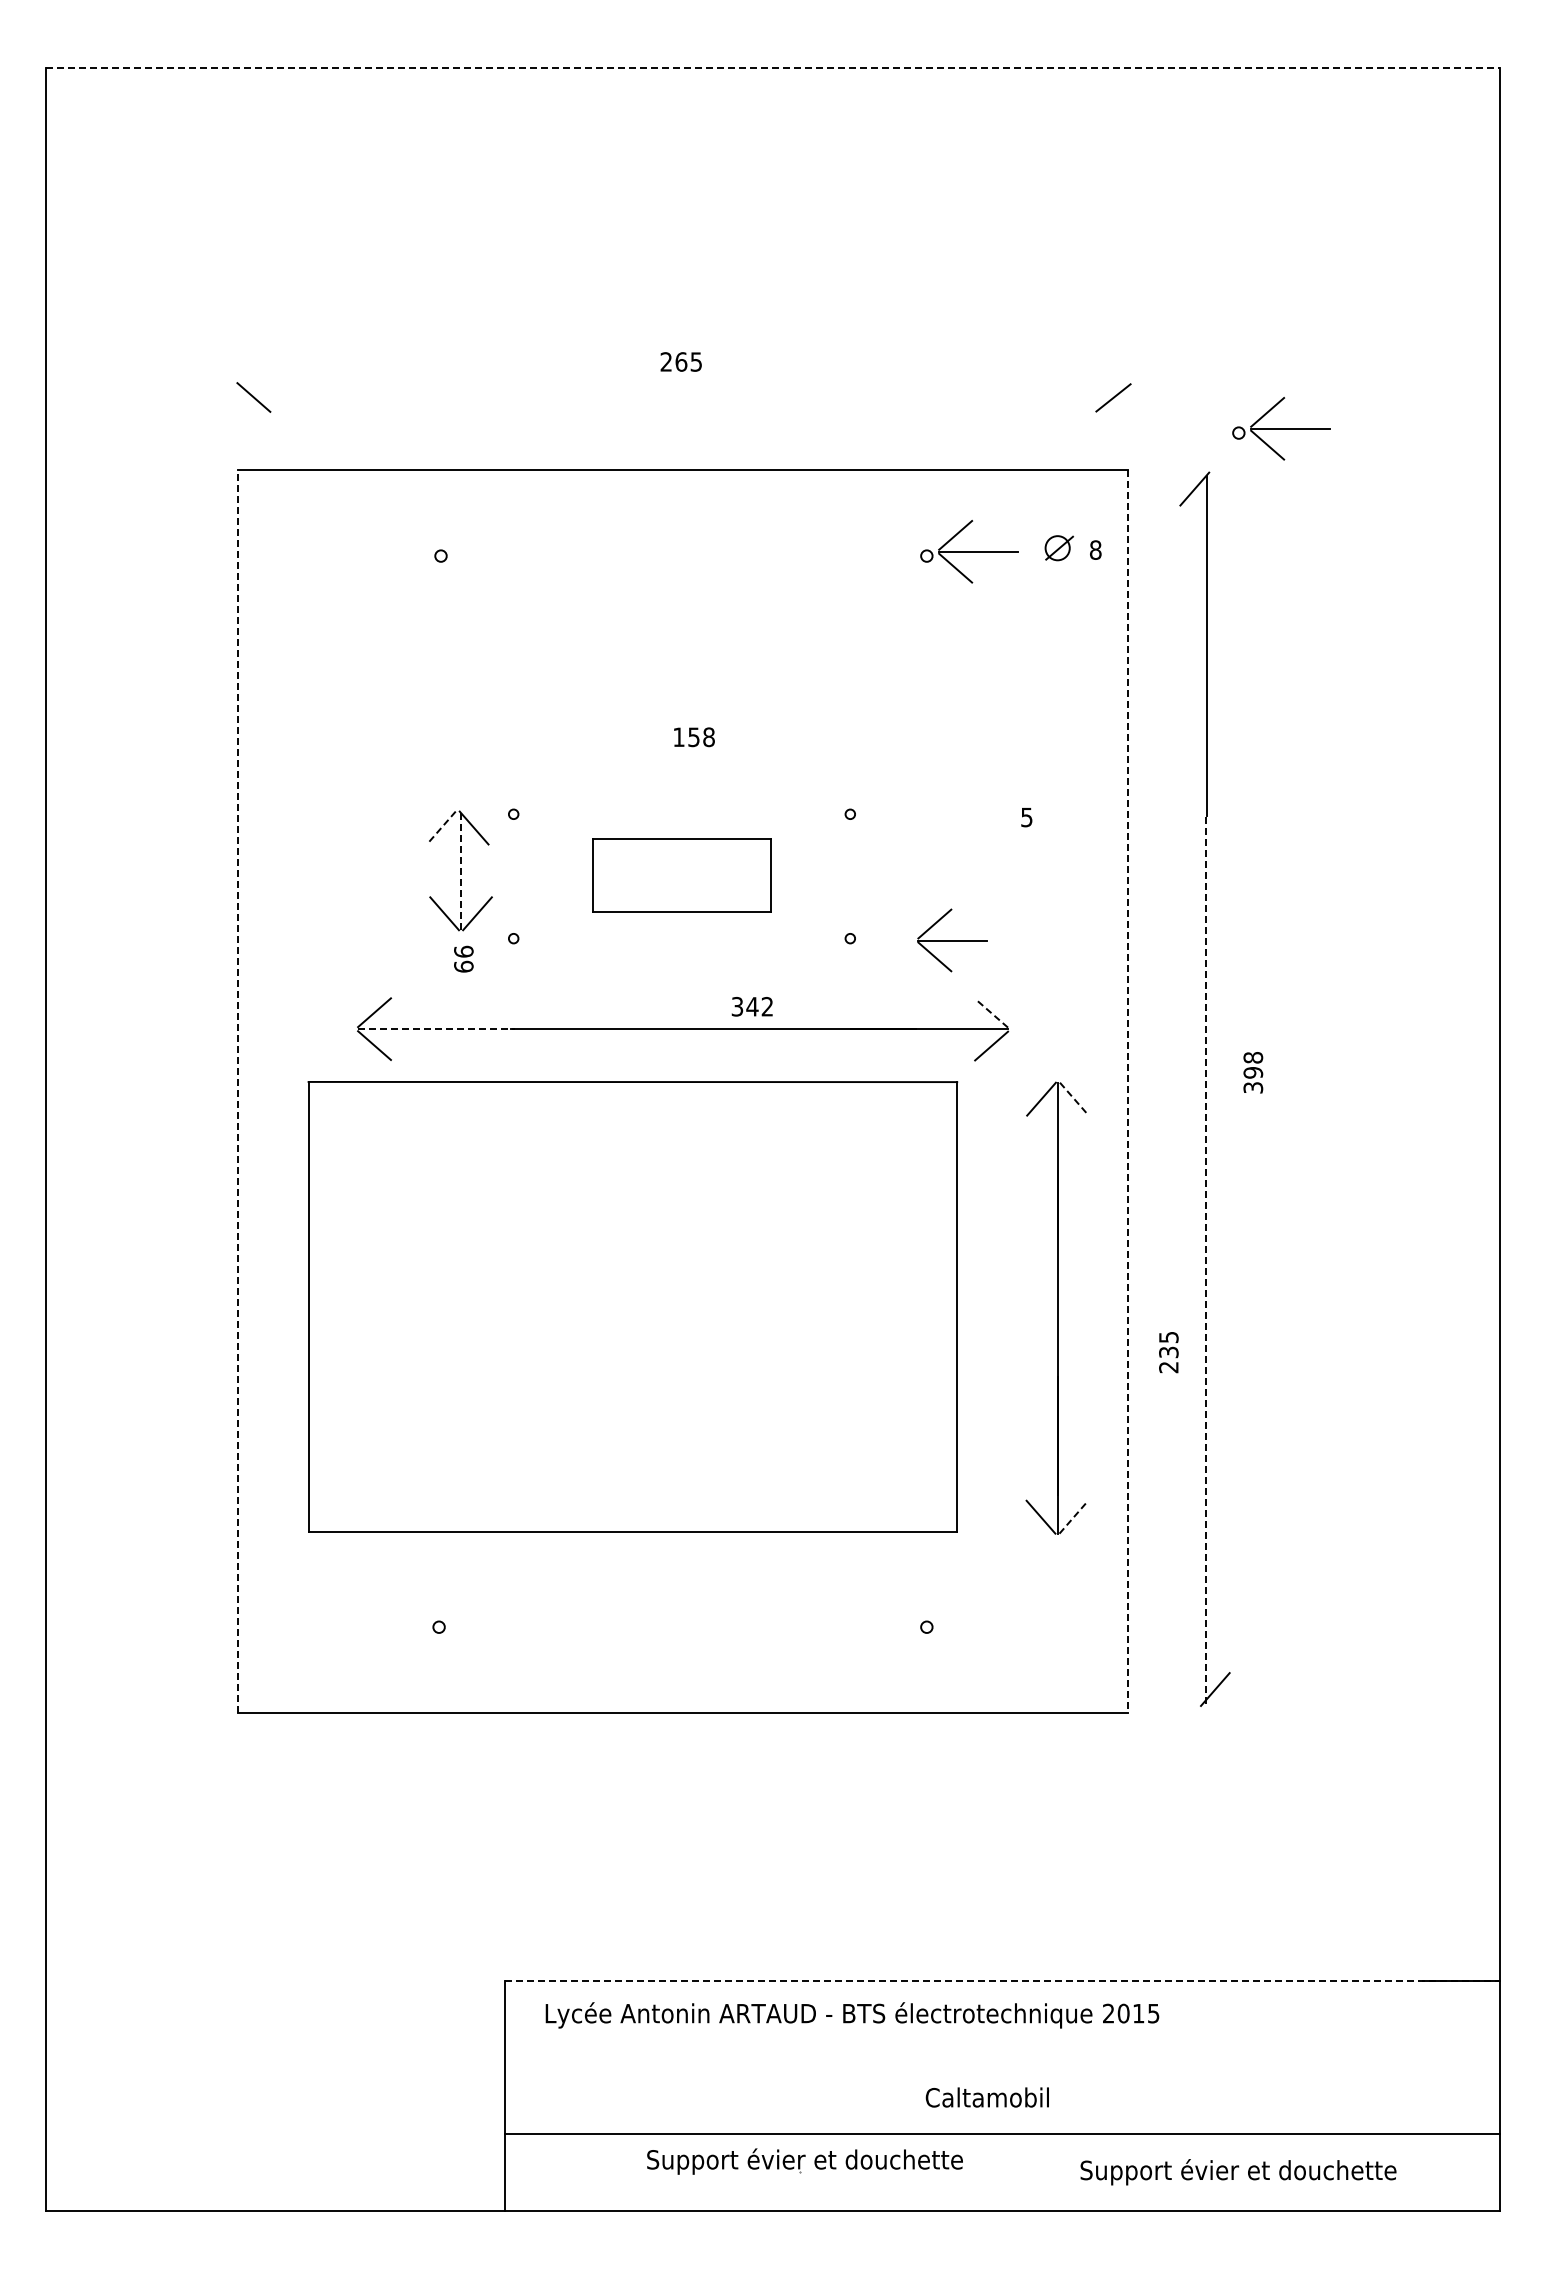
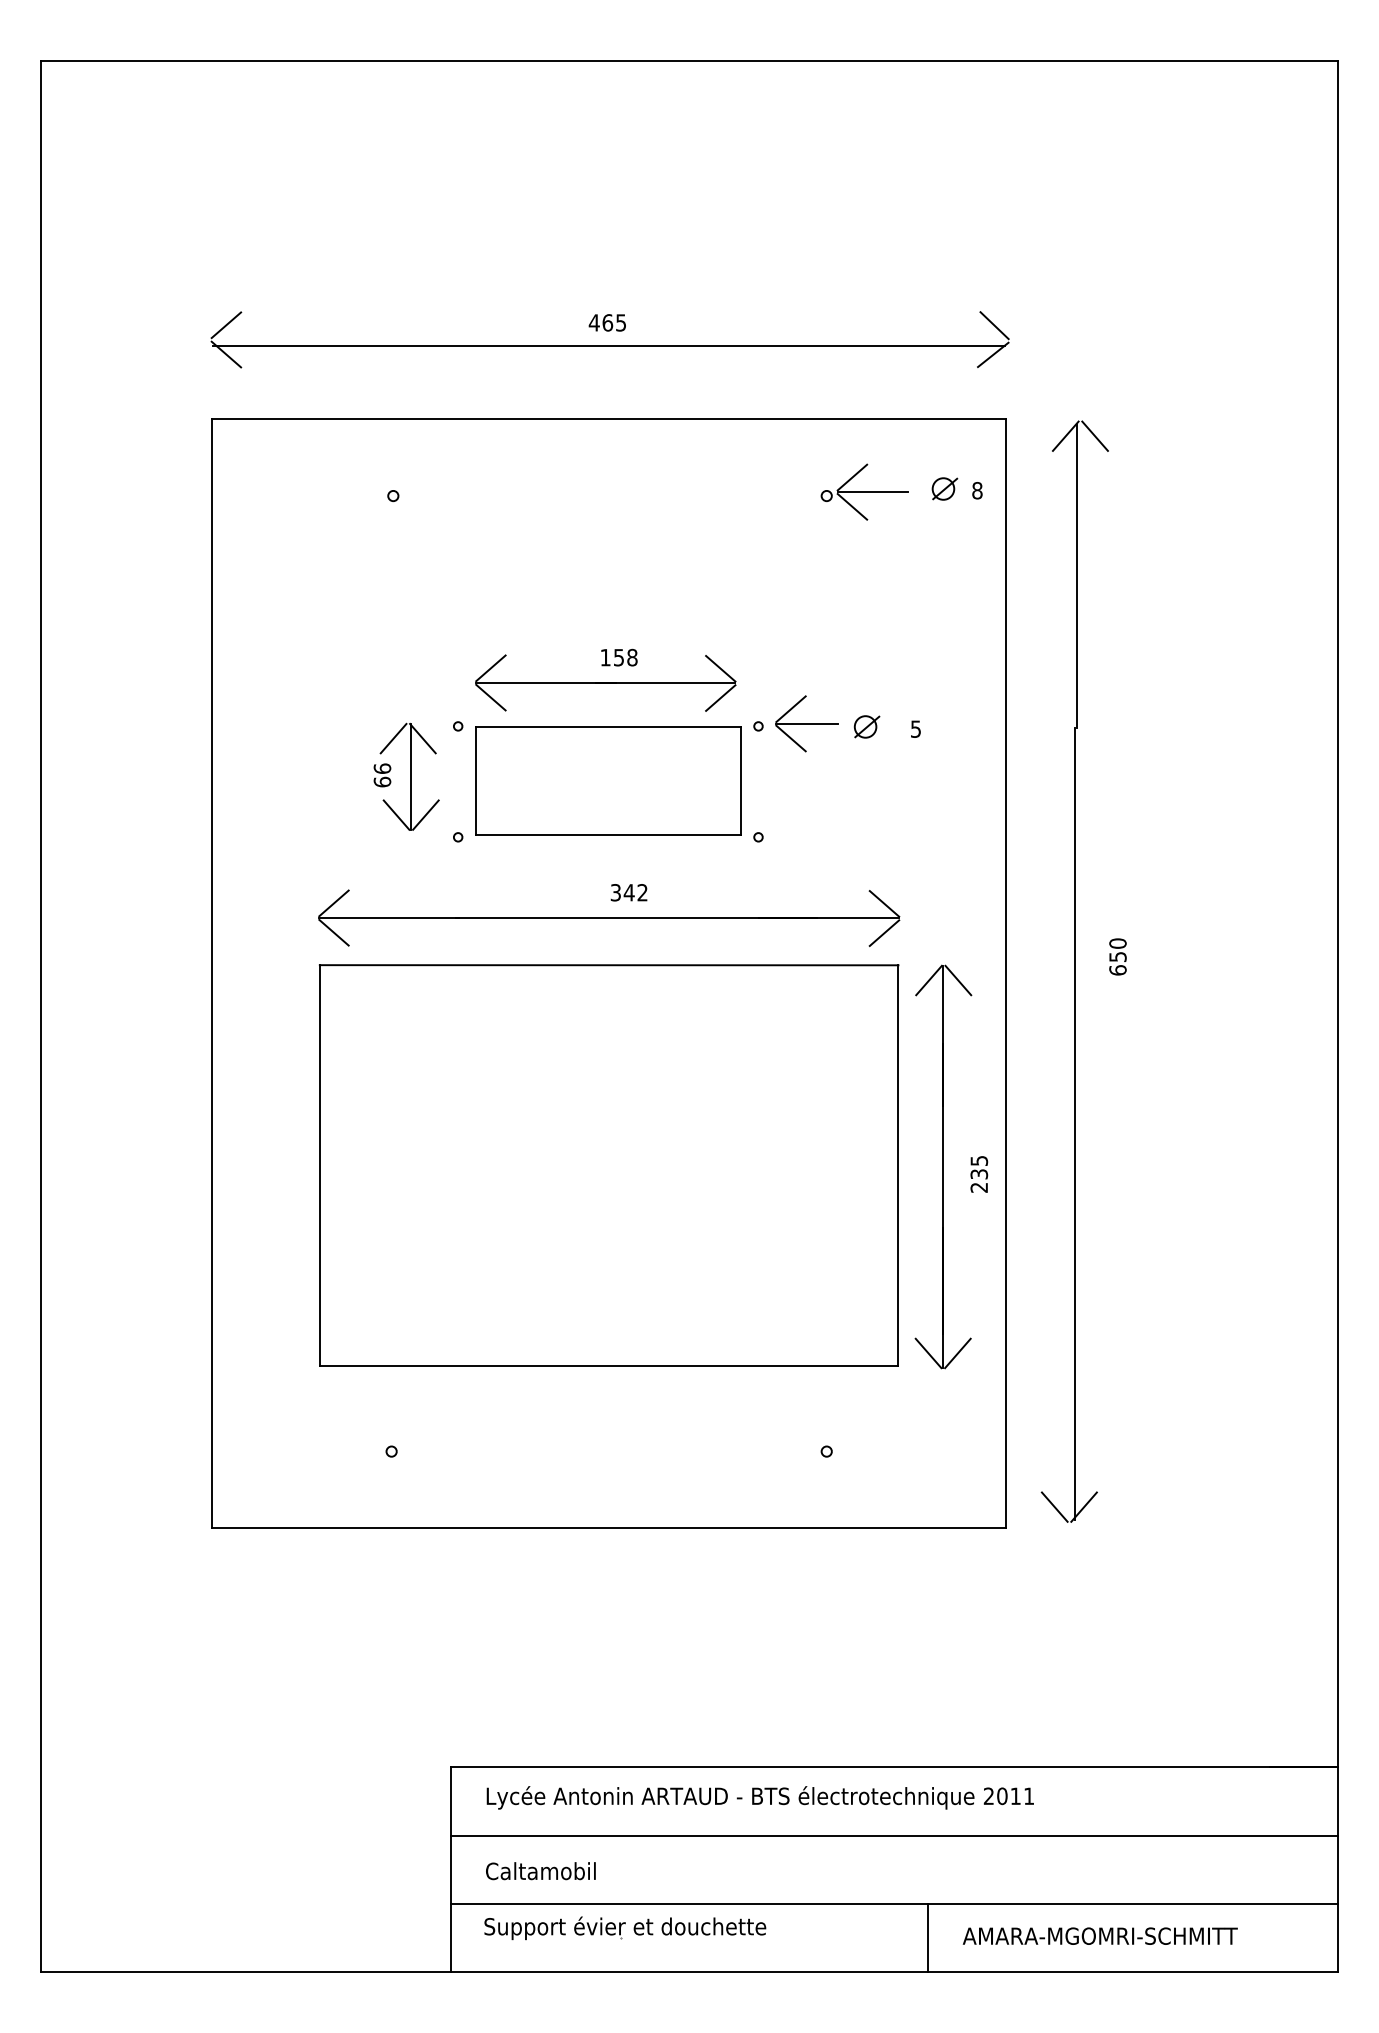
line: (773, 68) -> (689, 61), dashed -> solid
text: (666, 361) -> (594, 322), 265 -> 465
line: (253, 364) -> (226, 325), added
line: (1114, 365) -> (994, 326), added
line: (682, 387) -> (608, 345), added
part: (1281, 428) -> (1143, 382), removed
line: (1227, 488) -> (1094, 435), added
part: (678, 765) -> (605, 682), added
part: (971, 814) -> (866, 726), added
line: (441, 828) -> (393, 739), dashed -> solid
line: (461, 870) -> (411, 776), dashed -> solid
part: (681, 875) -> (607, 780), size x1.67
part: (952, 940) -> (806, 723), moved
text: (463, 958) -> (382, 774), moved
text: (751, 1006) -> (628, 892), moved
line: (991, 1013) -> (884, 904), dashed -> solid
line: (436, 1029) -> (389, 918), dashed -> solid
text: (1253, 1072) -> (1118, 956), 398 -> 650
line: (238, 1091) -> (212, 973), dashed -> solid
line: (1127, 1091) -> (1005, 973), dashed -> solid
line: (1074, 1099) -> (958, 980), dashed -> solid
line: (1205, 1260) -> (1075, 1124), dashed -> solid
part: (632, 1306) -> (608, 1165), moved
text: (1168, 1352) -> (978, 1174), moved
line: (1073, 1517) -> (957, 1353), dashed -> solid
line: (1182, 1689) -> (1054, 1507), added
line: (1003, 1981) -> (895, 1767), dashed -> solid
text: (1153, 2013) -> (1028, 1796), 2015 -> 2011
line: (1002, 2057) -> (894, 1835), added
text: (986, 2097) -> (540, 1871), moved
part: (804, 2161) -> (624, 1928), moved
line: (1040, 2172) -> (928, 1938), added
text: (1237, 2172) -> (1103, 1938), Support évier et douchette -> AMARA-MGOMRI-SCHMITT

